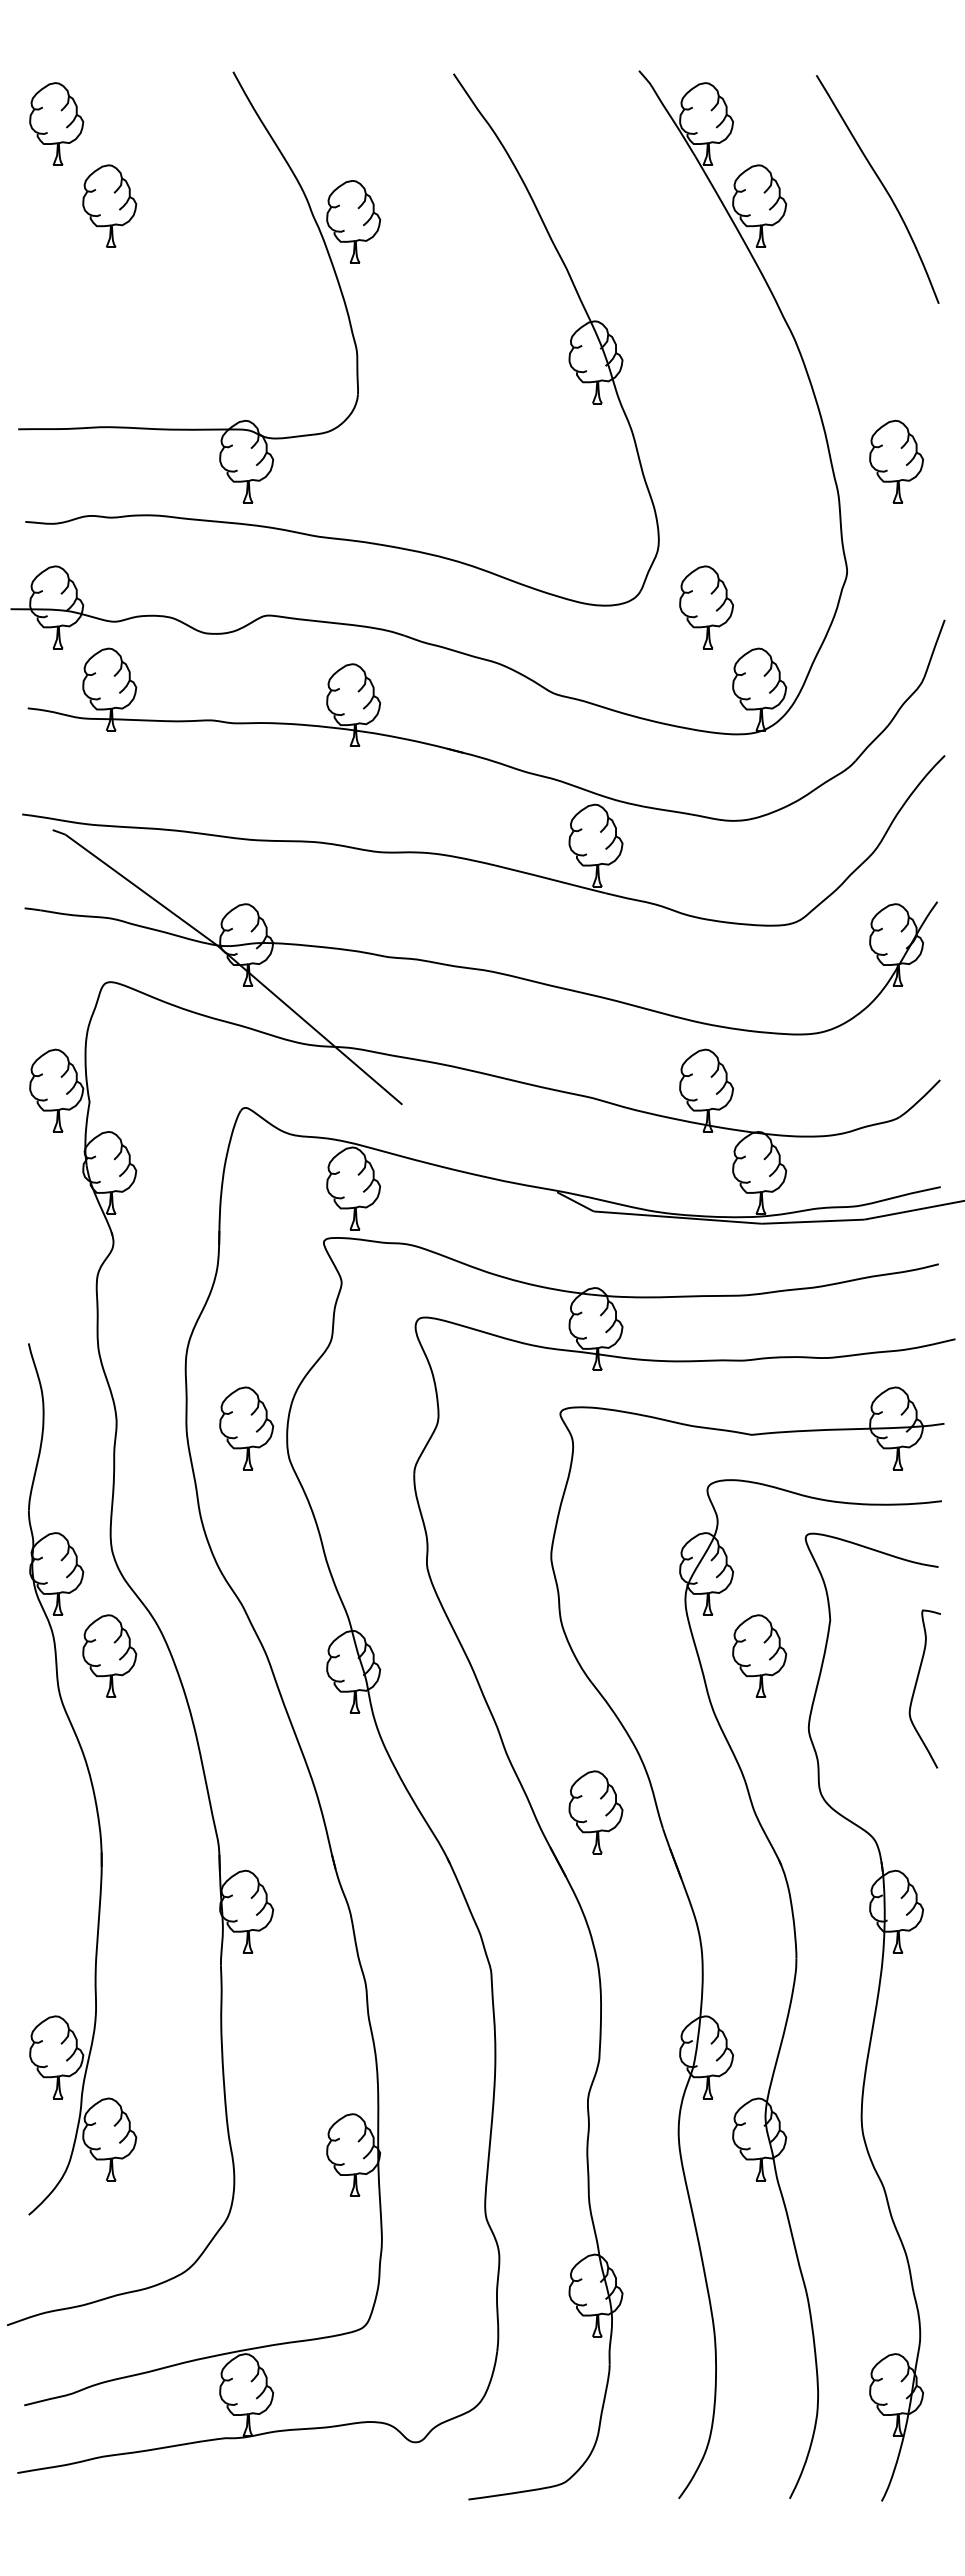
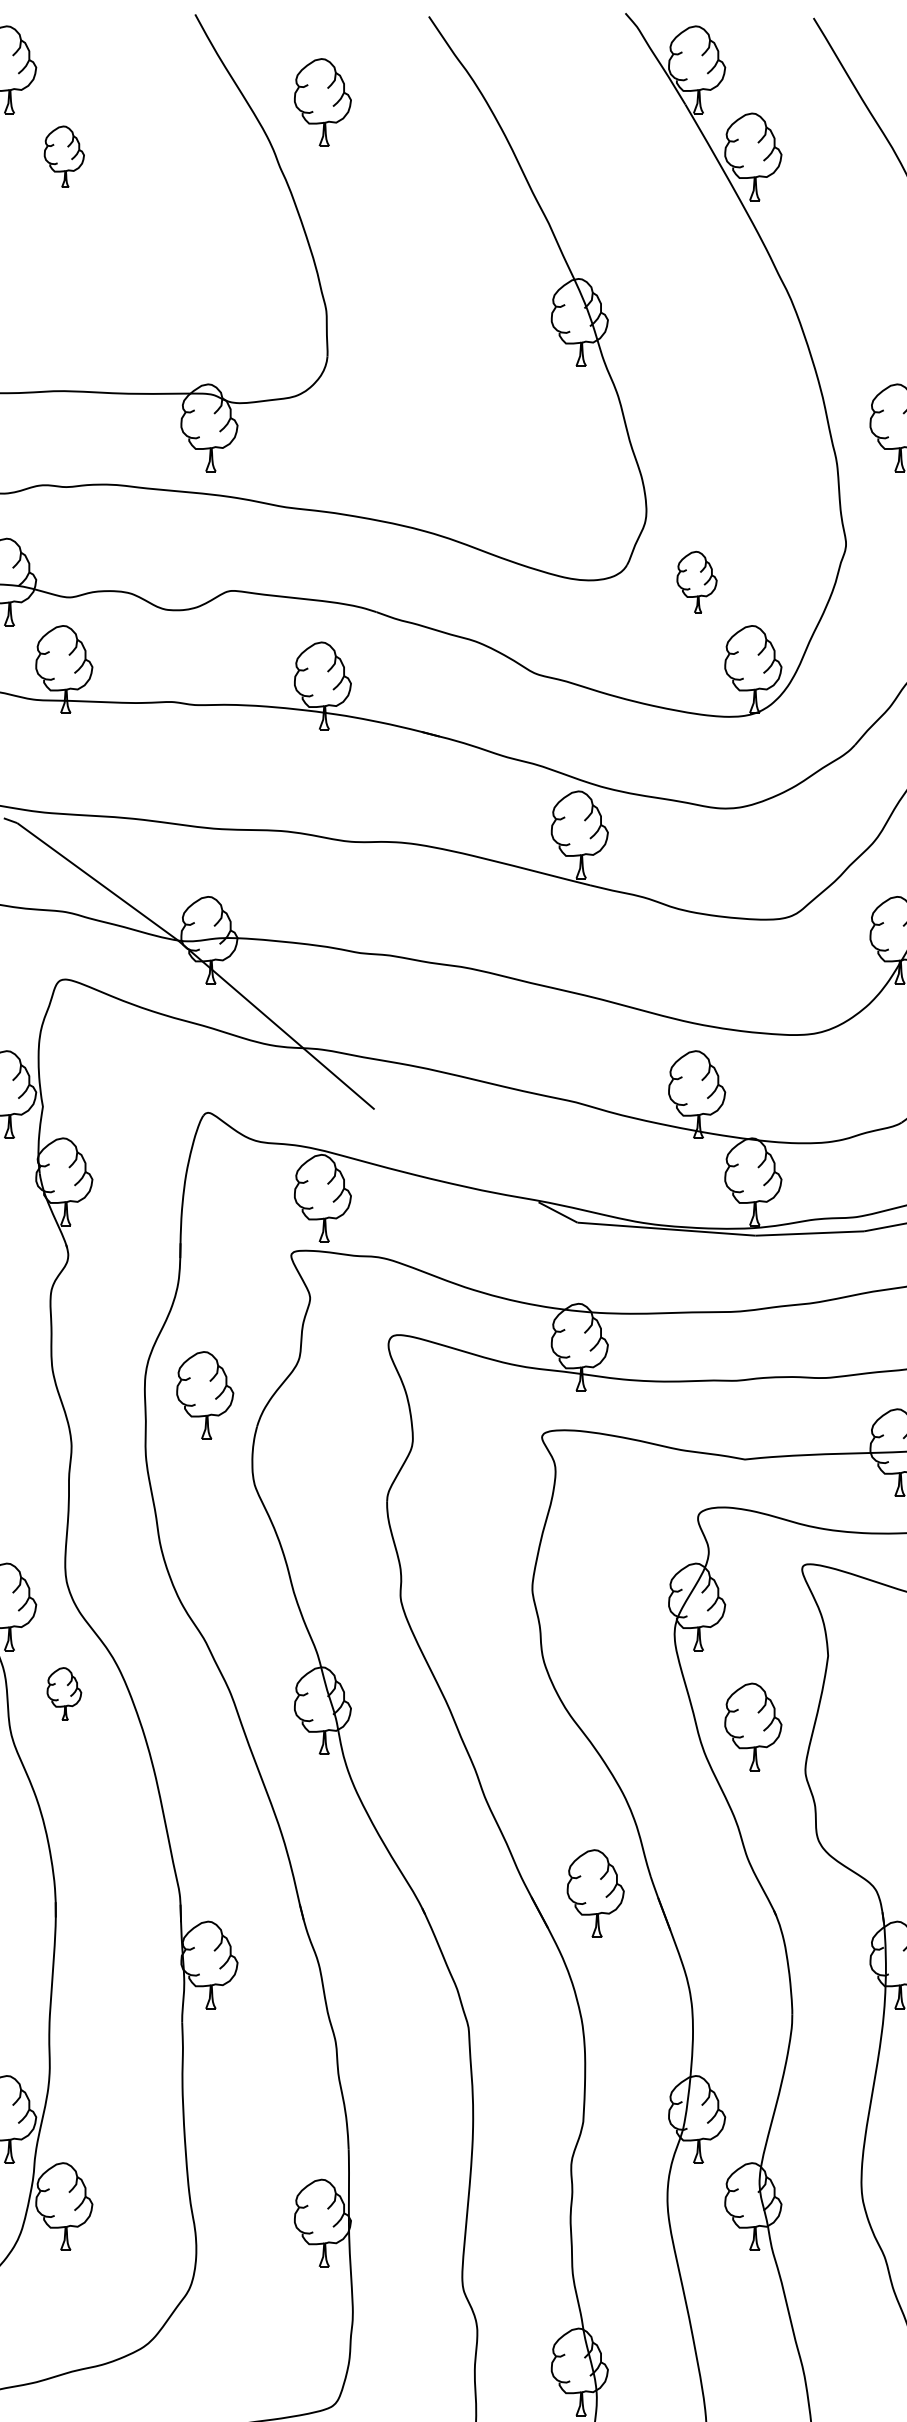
part: (109, 205) -> (64, 156), size x0.7
part: (353, 221) -> (322, 102), moved
part: (706, 607) -> (696, 582), size x0.7
part: (246, 1428) -> (205, 1395), moved
part: (109, 1655) -> (64, 1693), size x0.6
part: (759, 1655) -> (753, 1726), moved
part: (595, 1812) -> (595, 1893), moved

